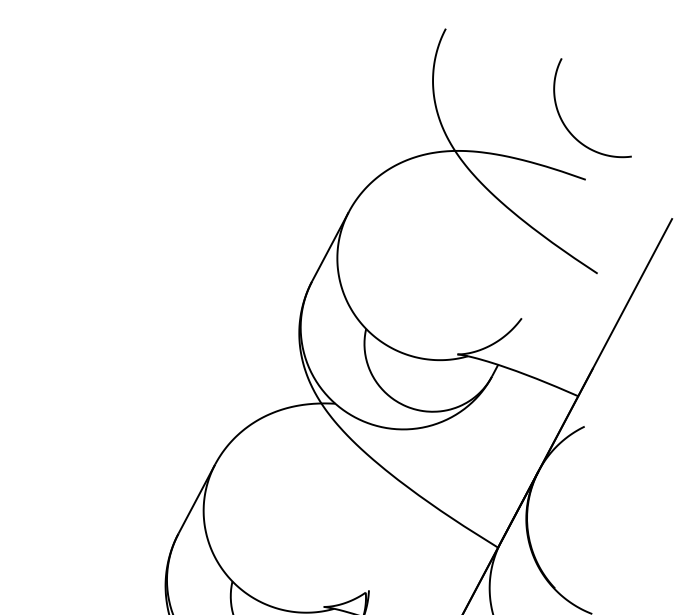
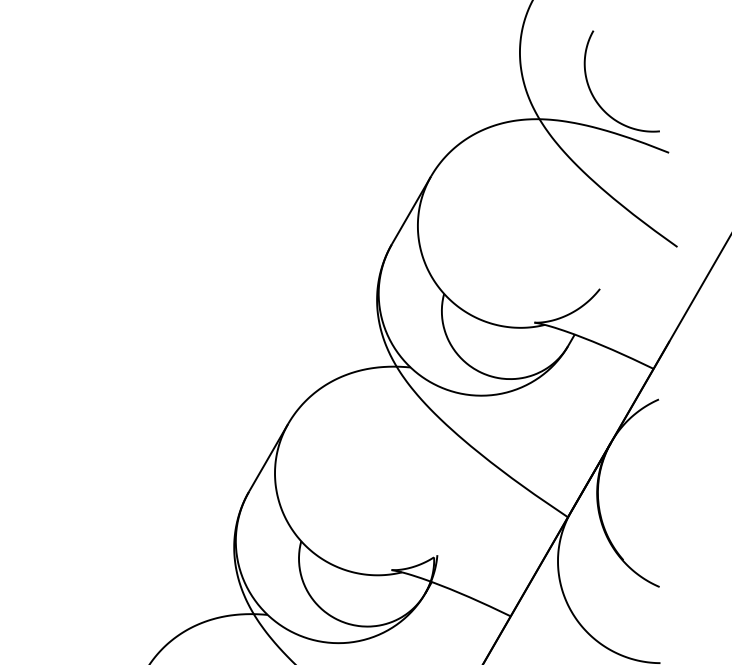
curve: (567, 127) -> (596, 99), moved

